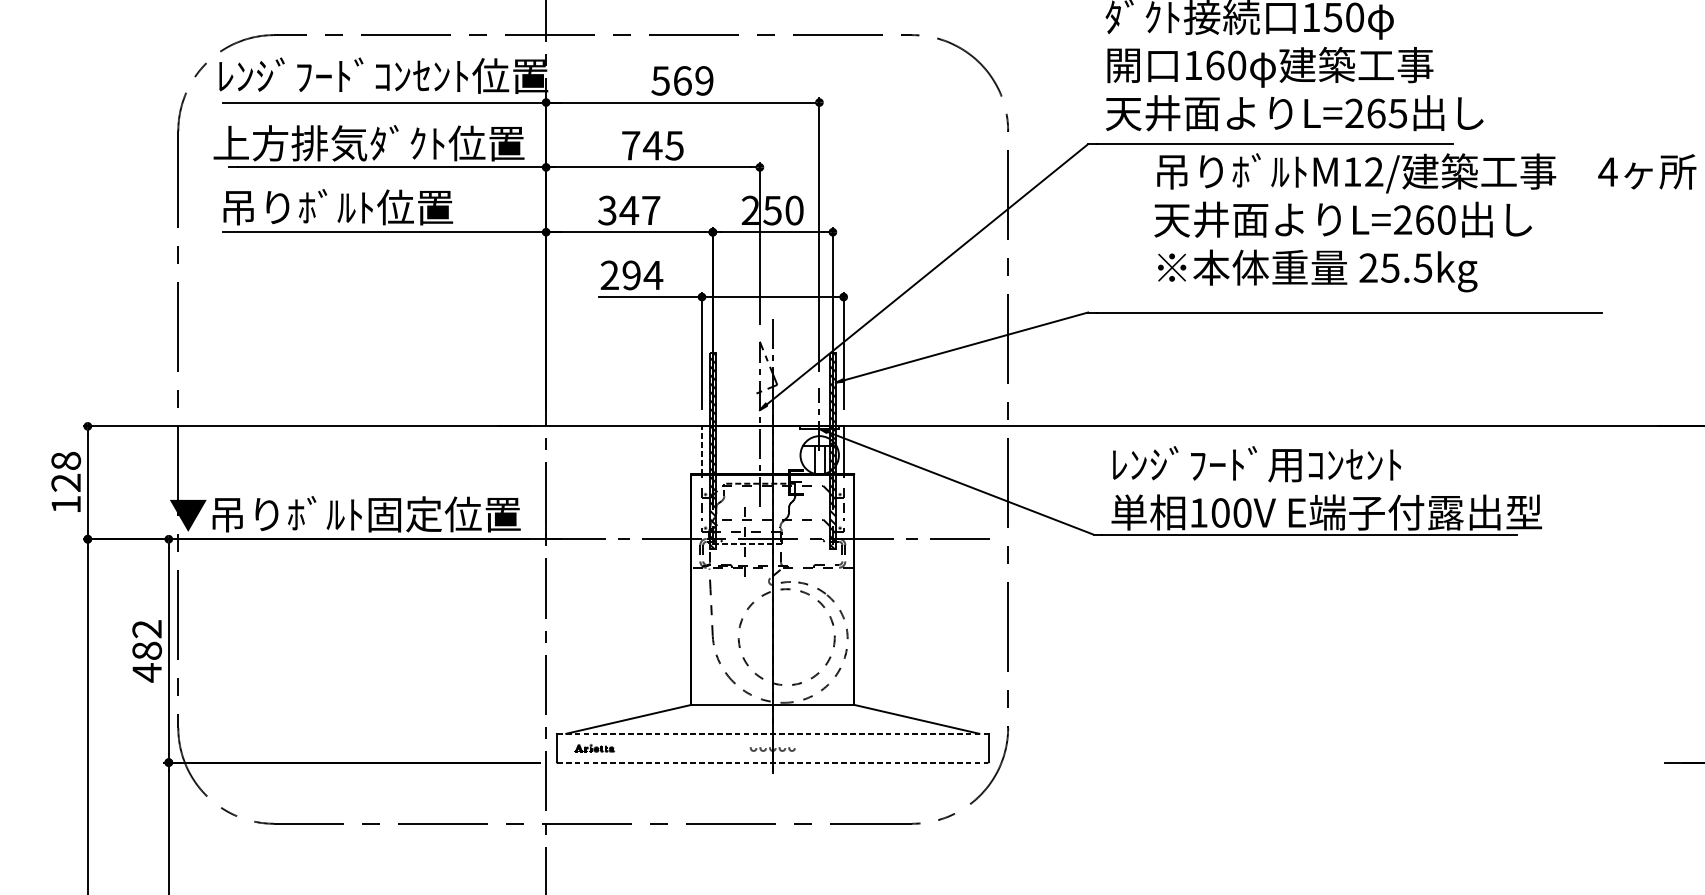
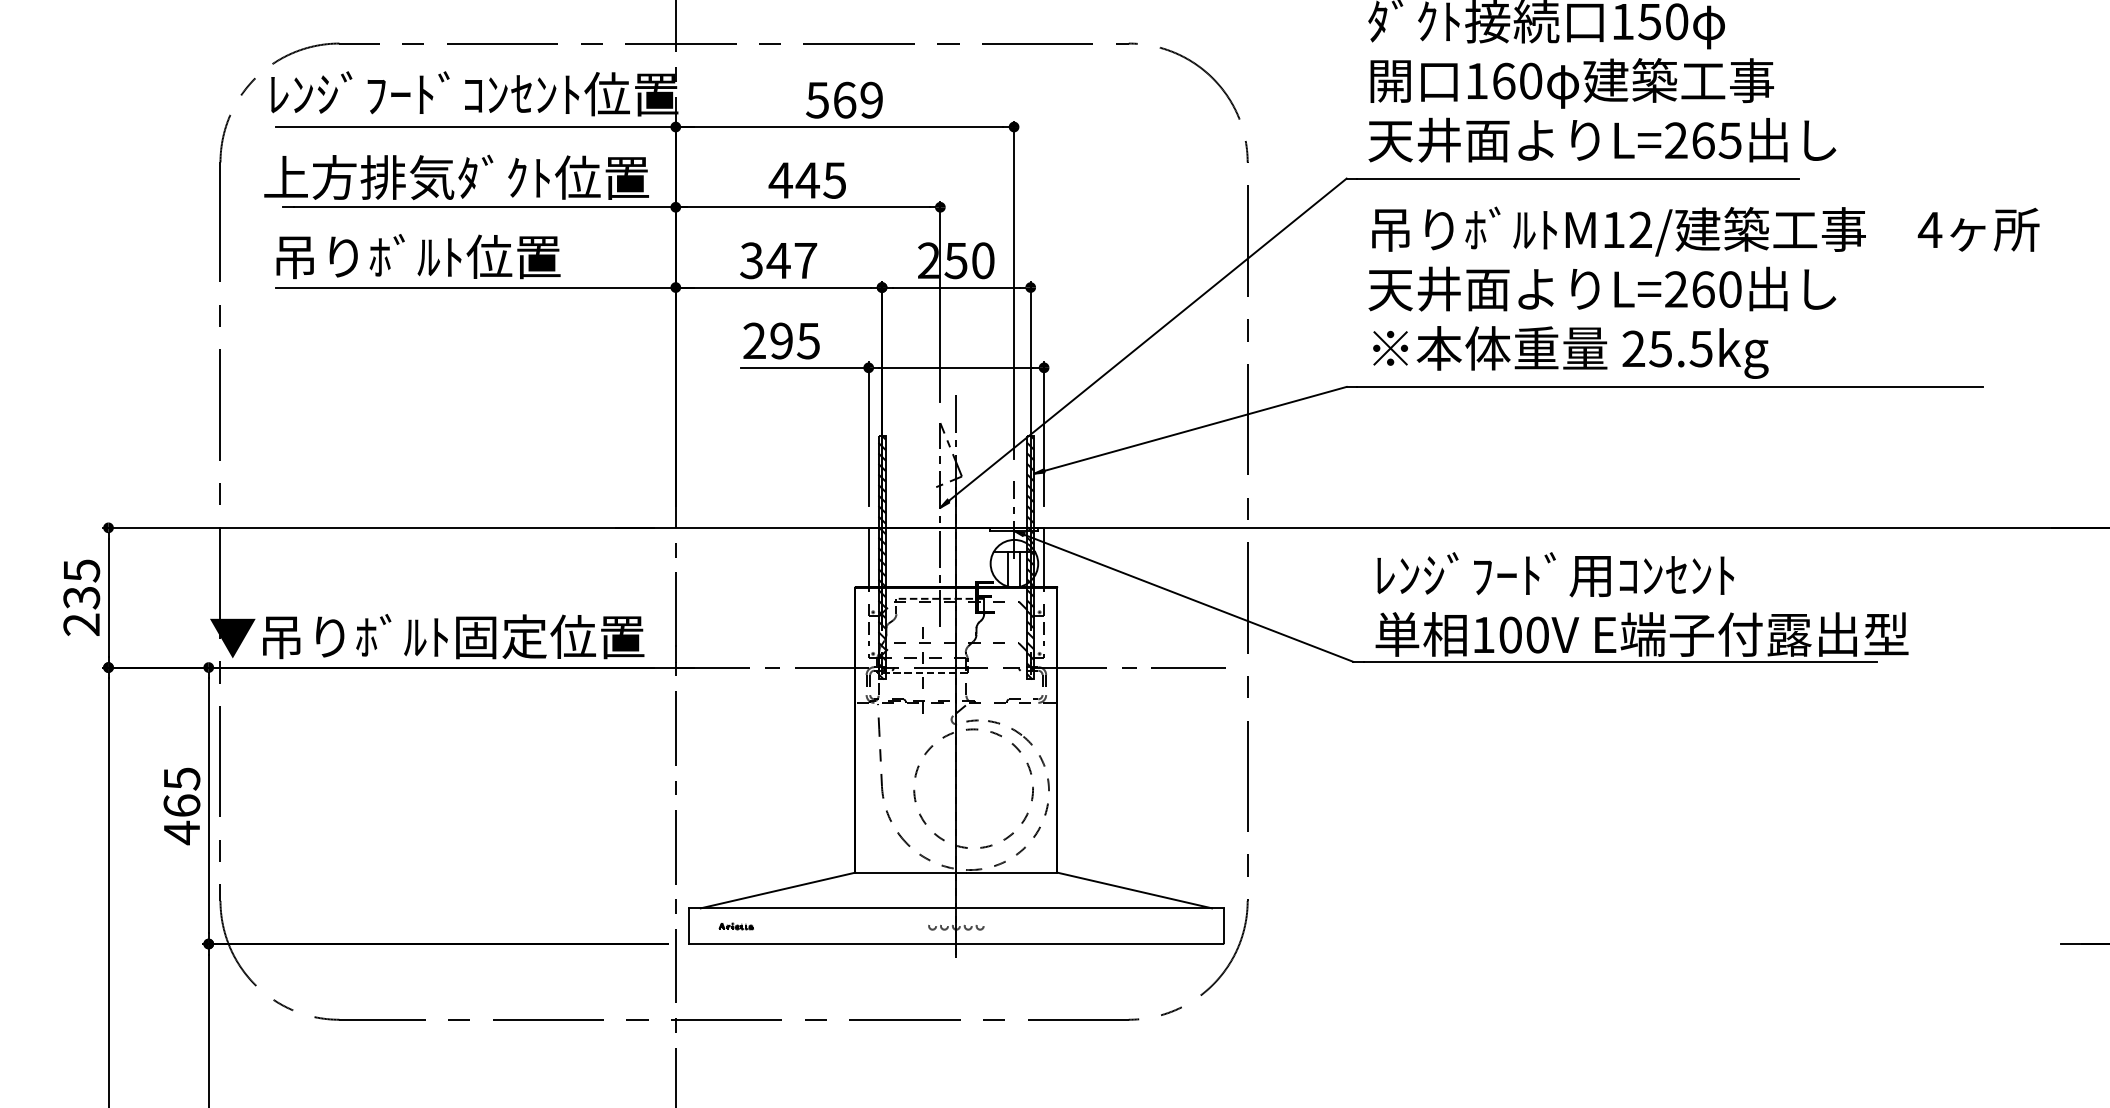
text: (630, 145) -> (780, 180), 745 -> 445
text: (1424, 222) -> (1703, 292), moved
text: (653, 275) -> (808, 341), 294 -> 295
line: (701, 450) -> (868, 557), dashed -> solid
text: (66, 482) -> (81, 597), 128 -> 235
text: (146, 639) -> (181, 791), 482 -> 465
line: (772, 733) -> (956, 908), dashed -> solid
part: (594, 748) -> (735, 926), size x0.71
line: (772, 762) -> (956, 944), dashed -> solid

